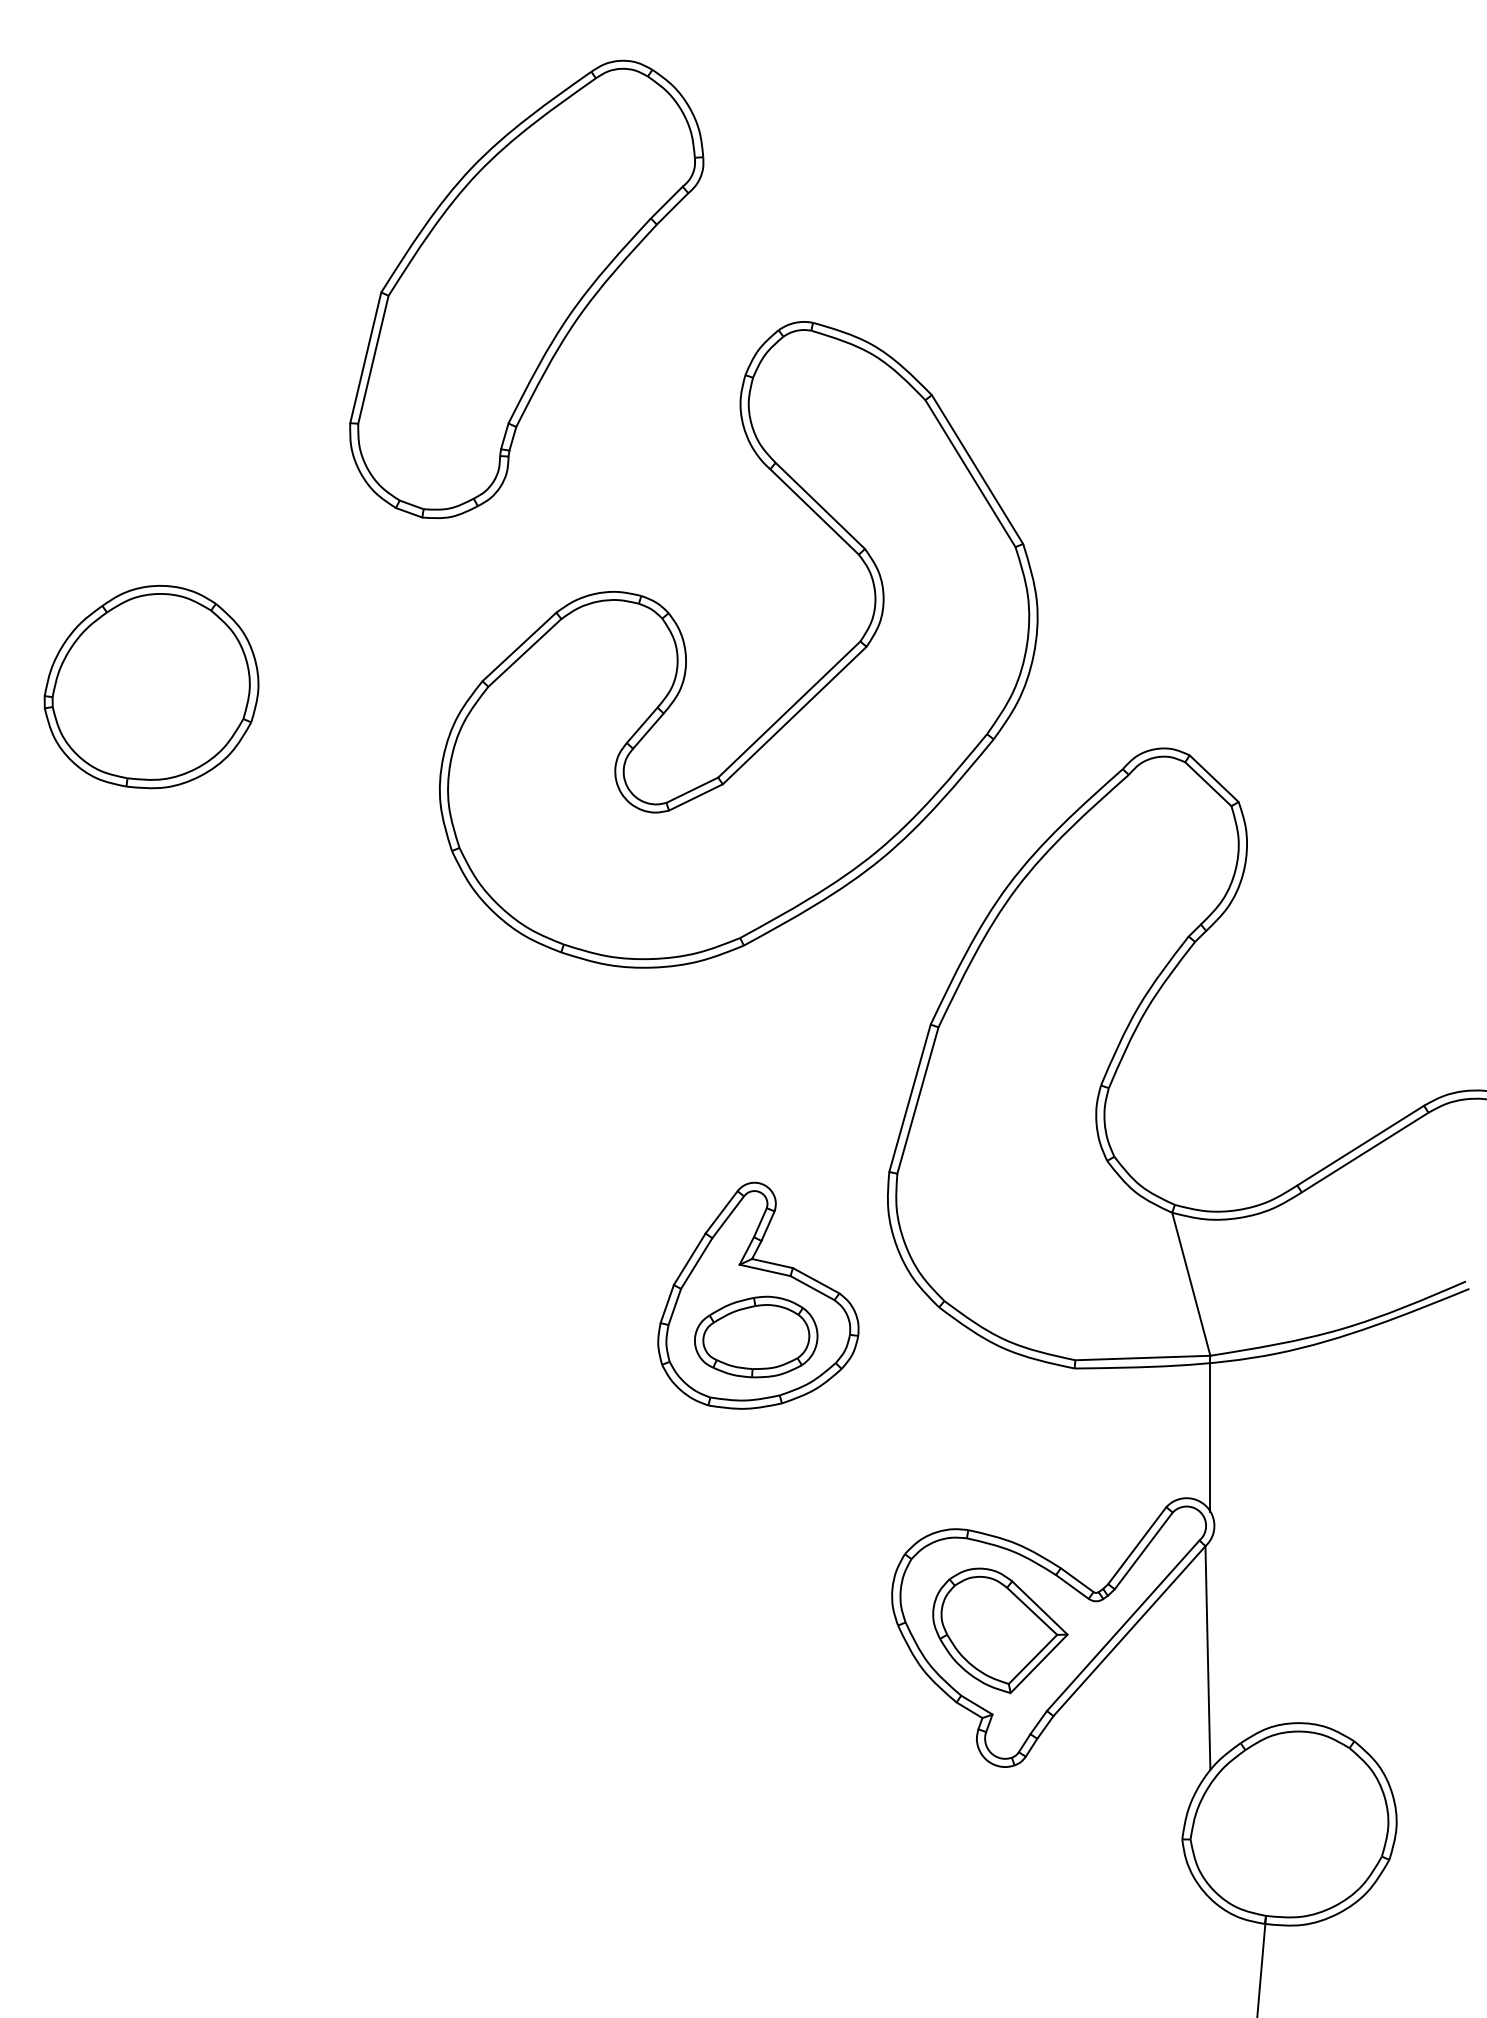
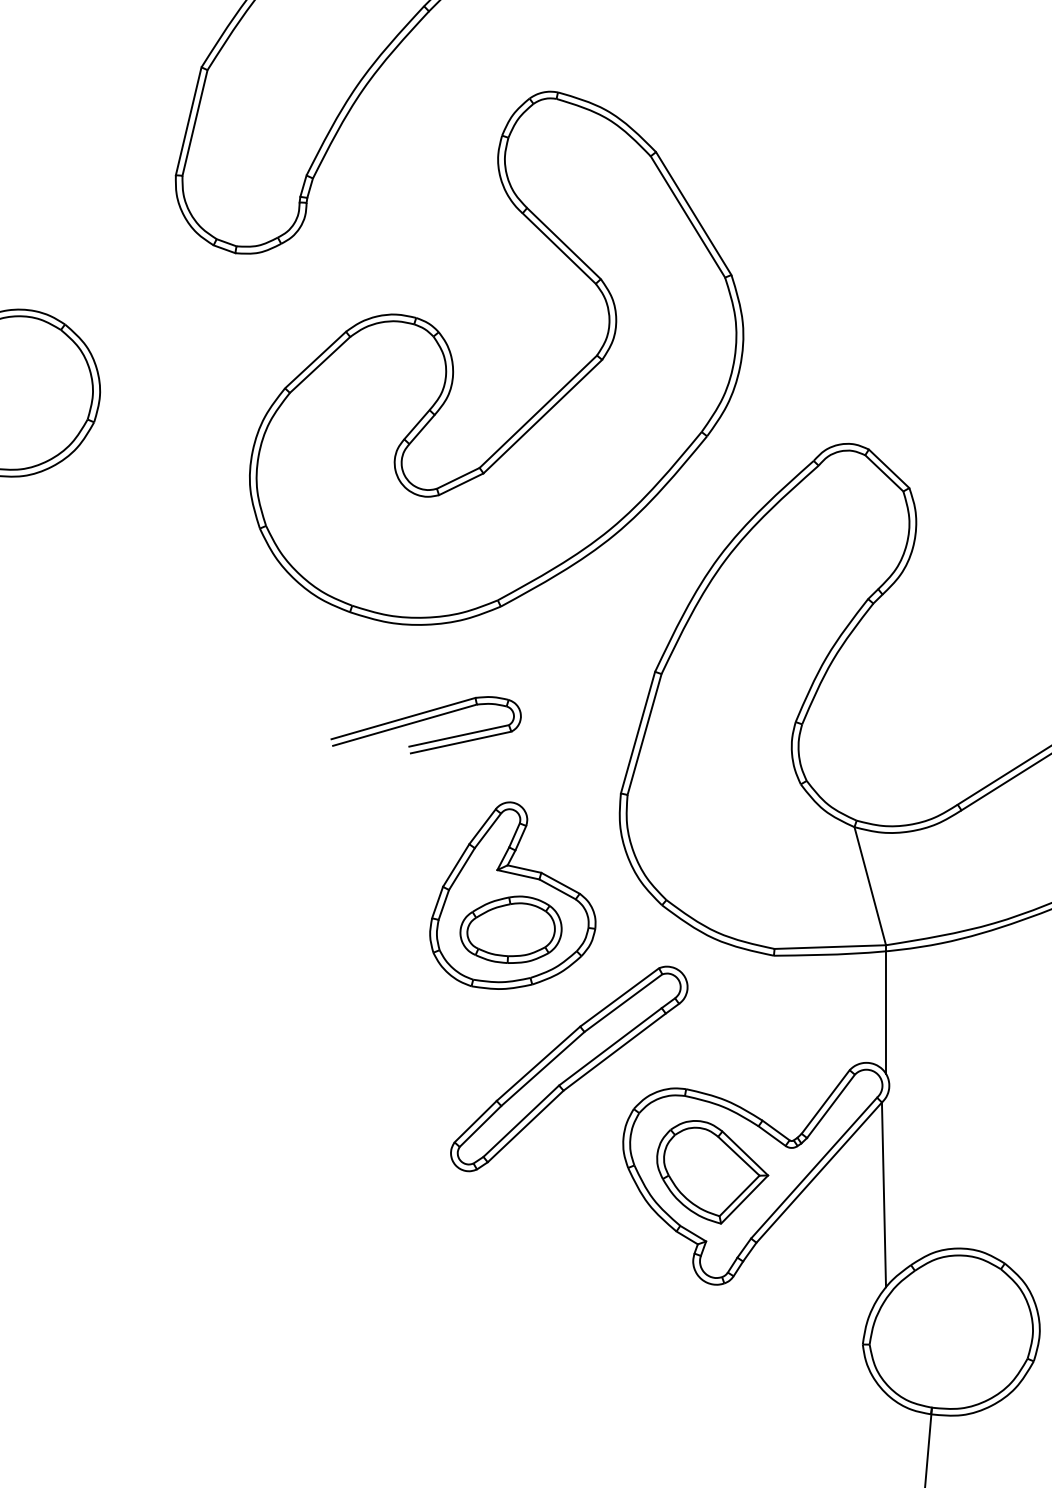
part: (652, 1083) -> (425, 720), added
part: (826, 1505) -> (569, 1068), added

